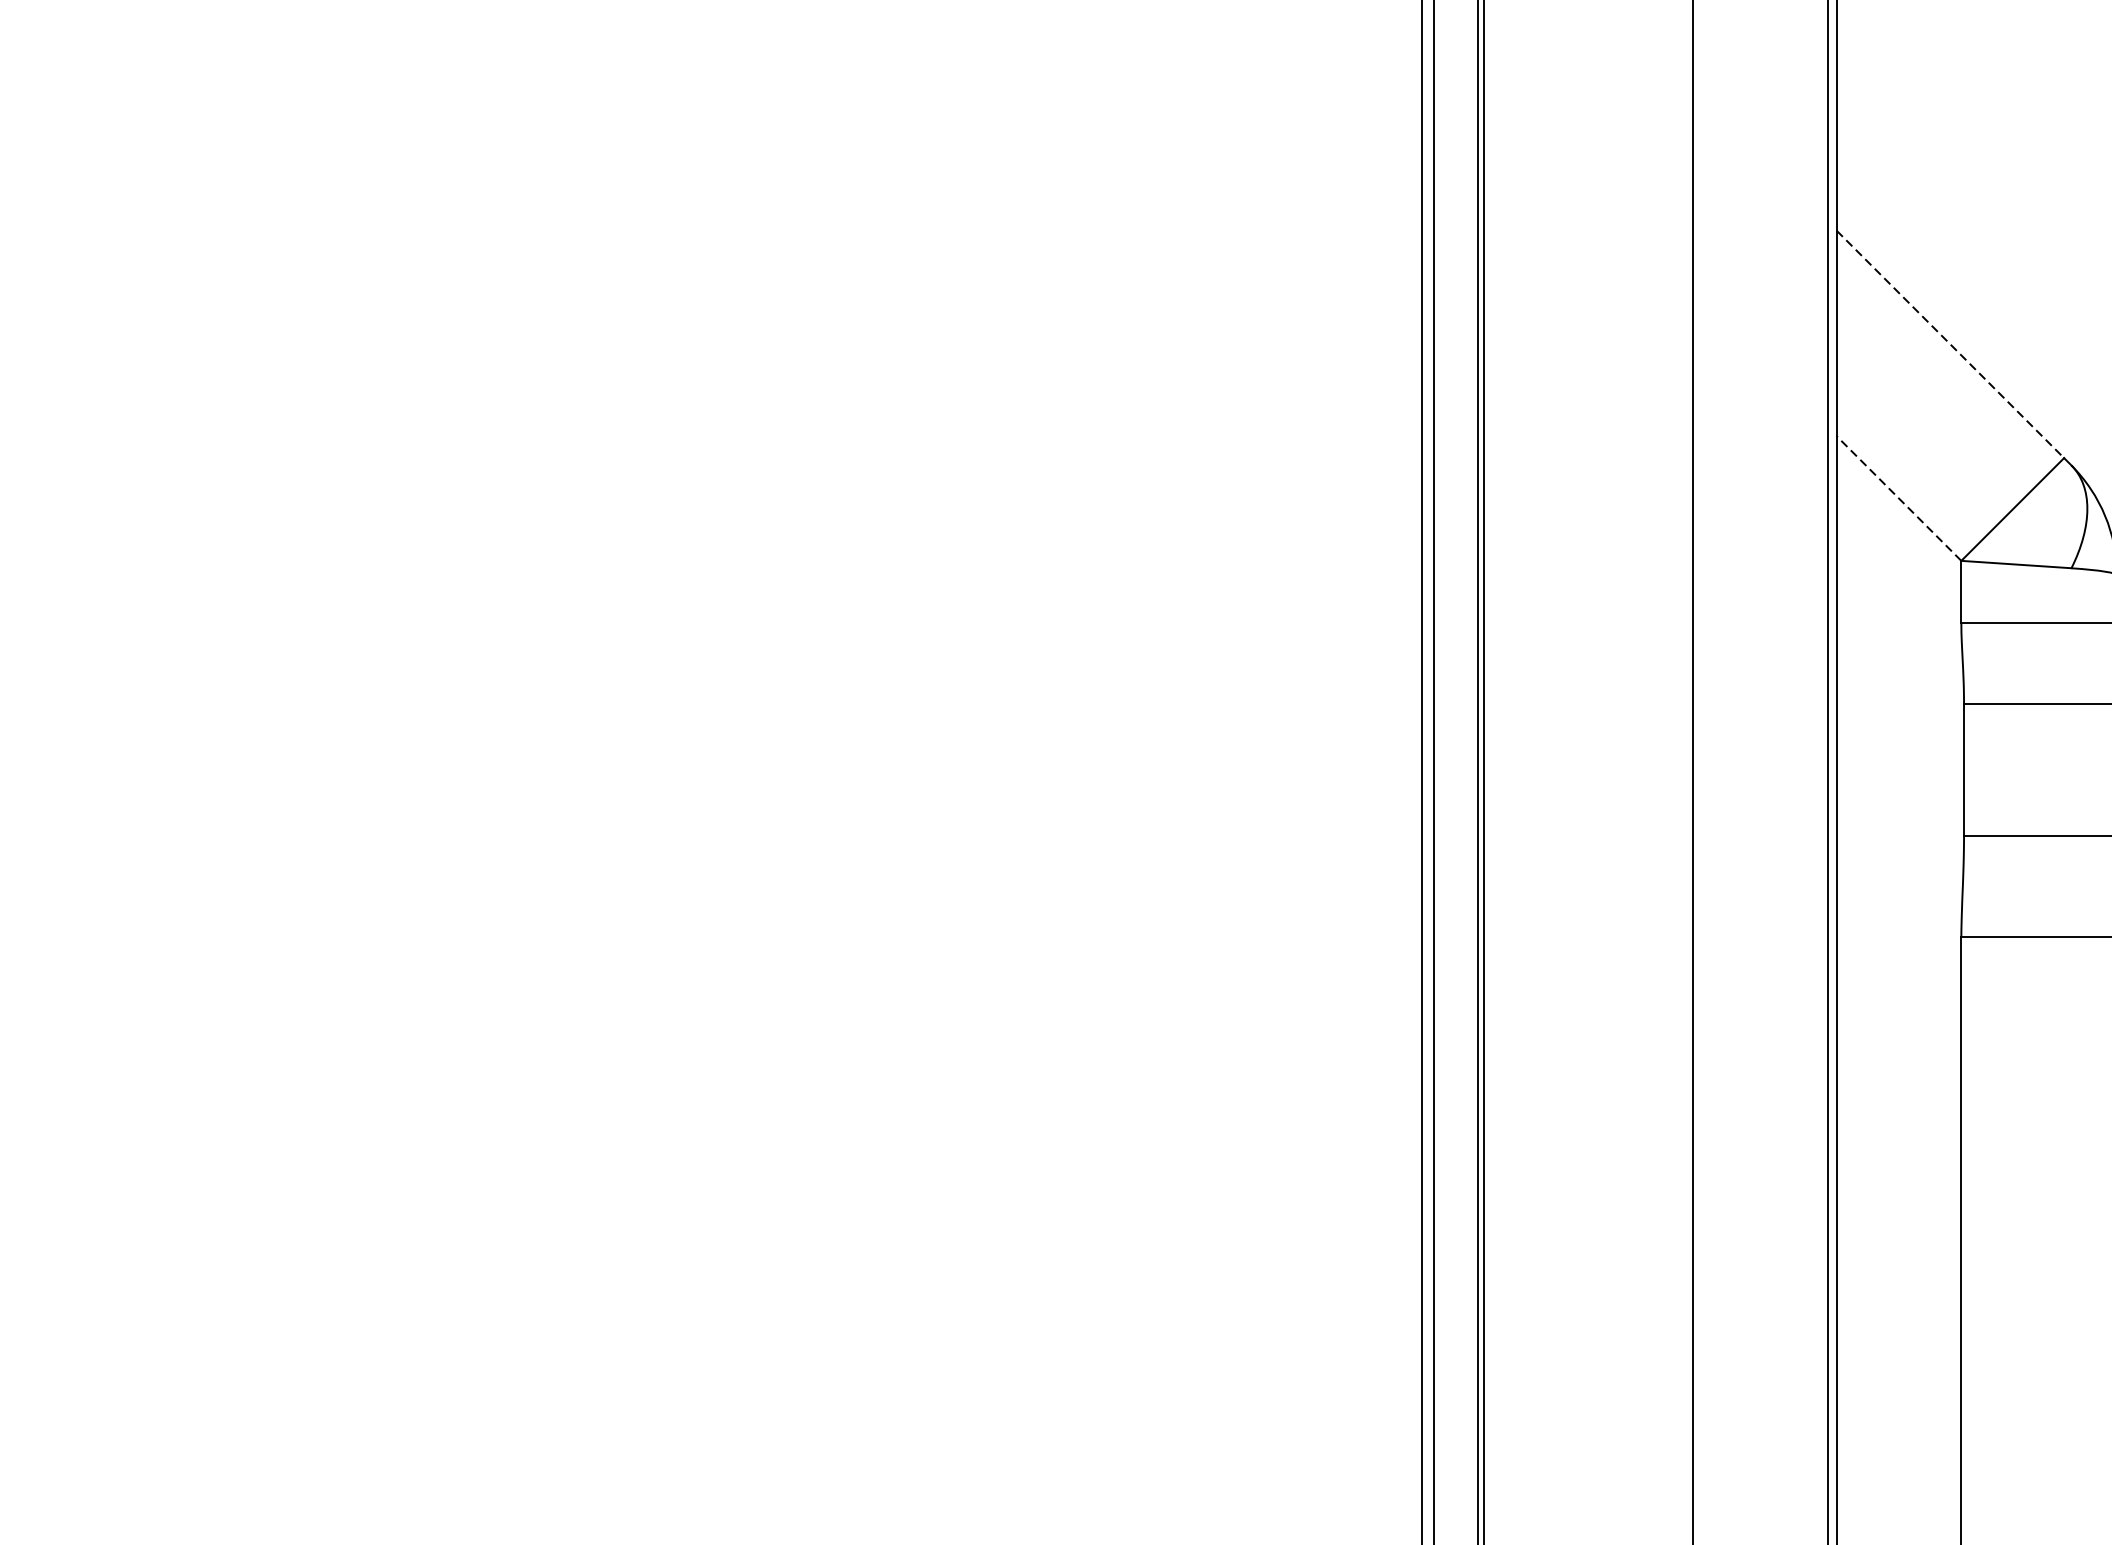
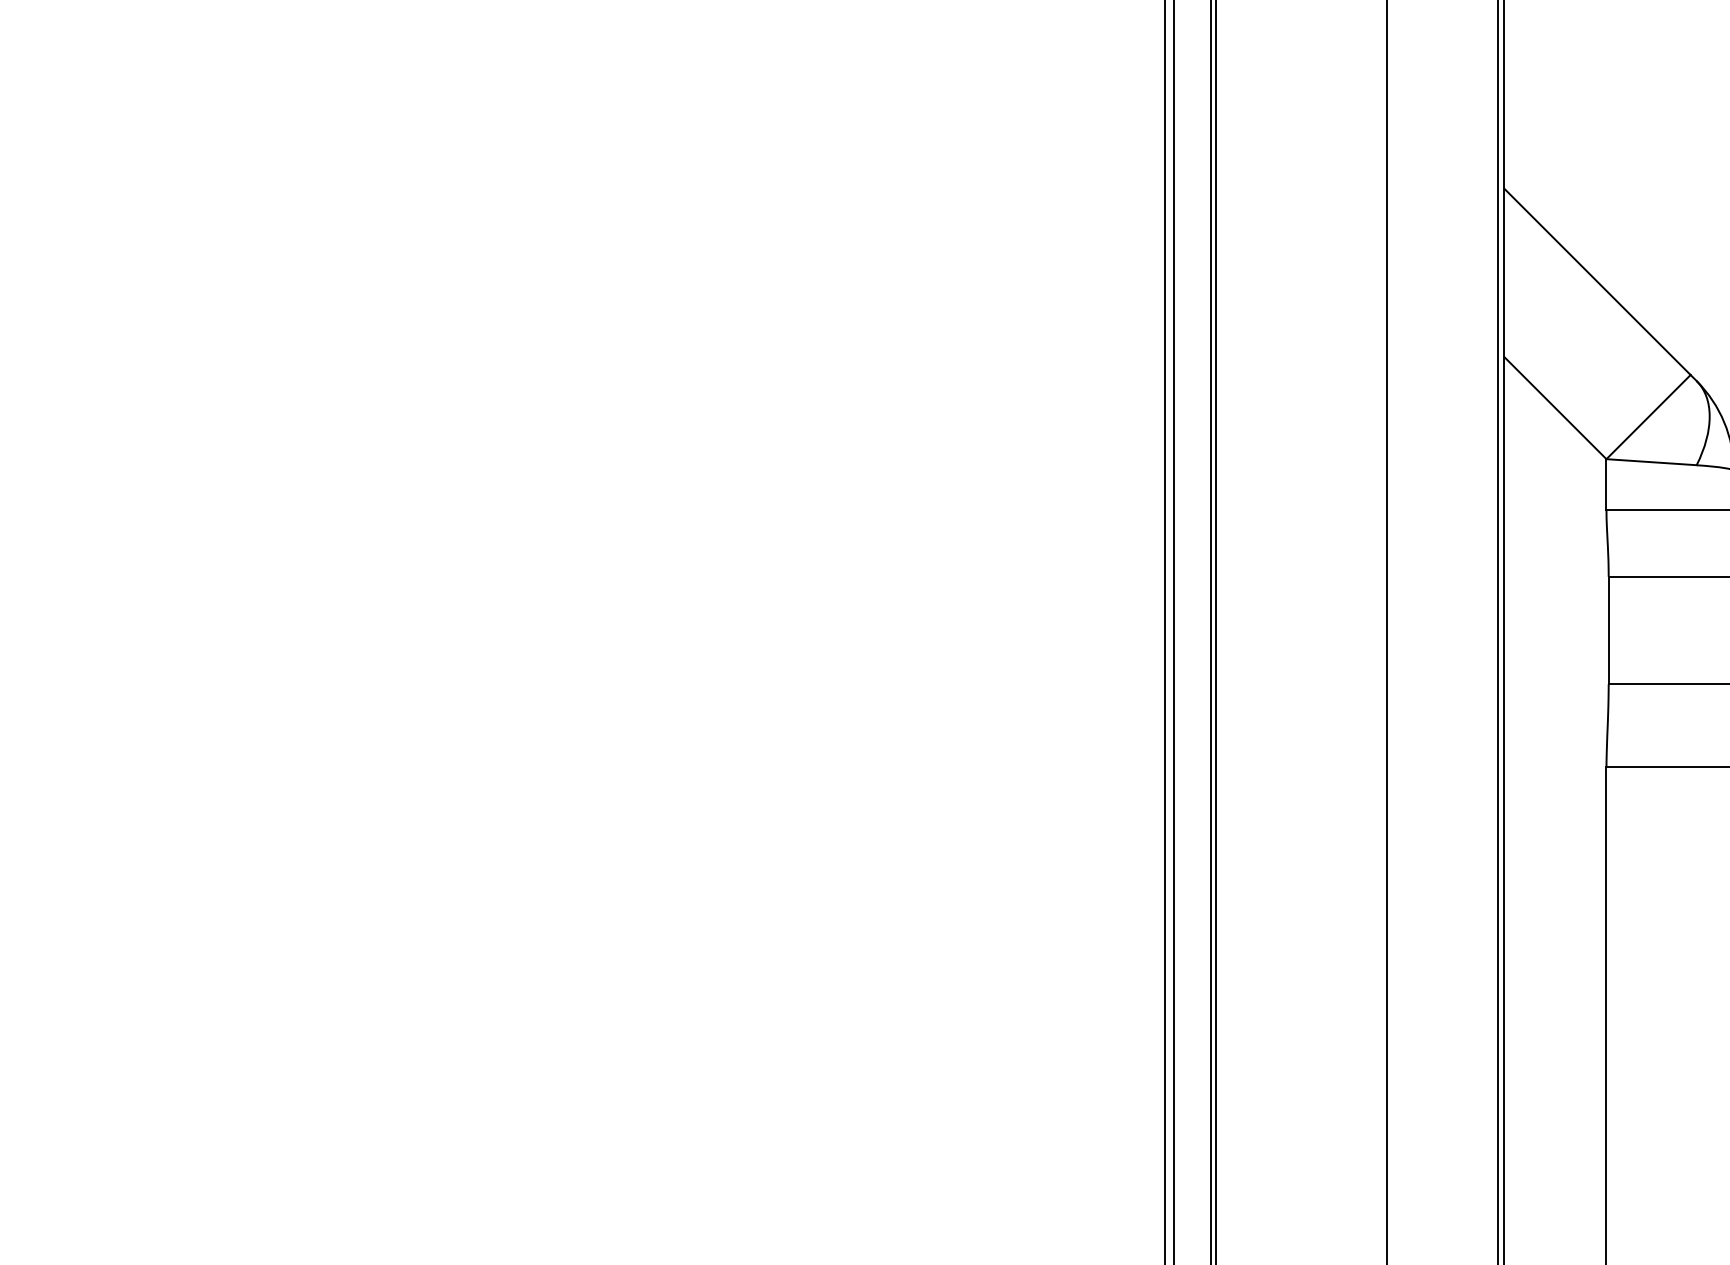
line: (1950, 343) -> (1597, 281), dashed -> solid
line: (1899, 497) -> (1555, 407), dashed -> solid

